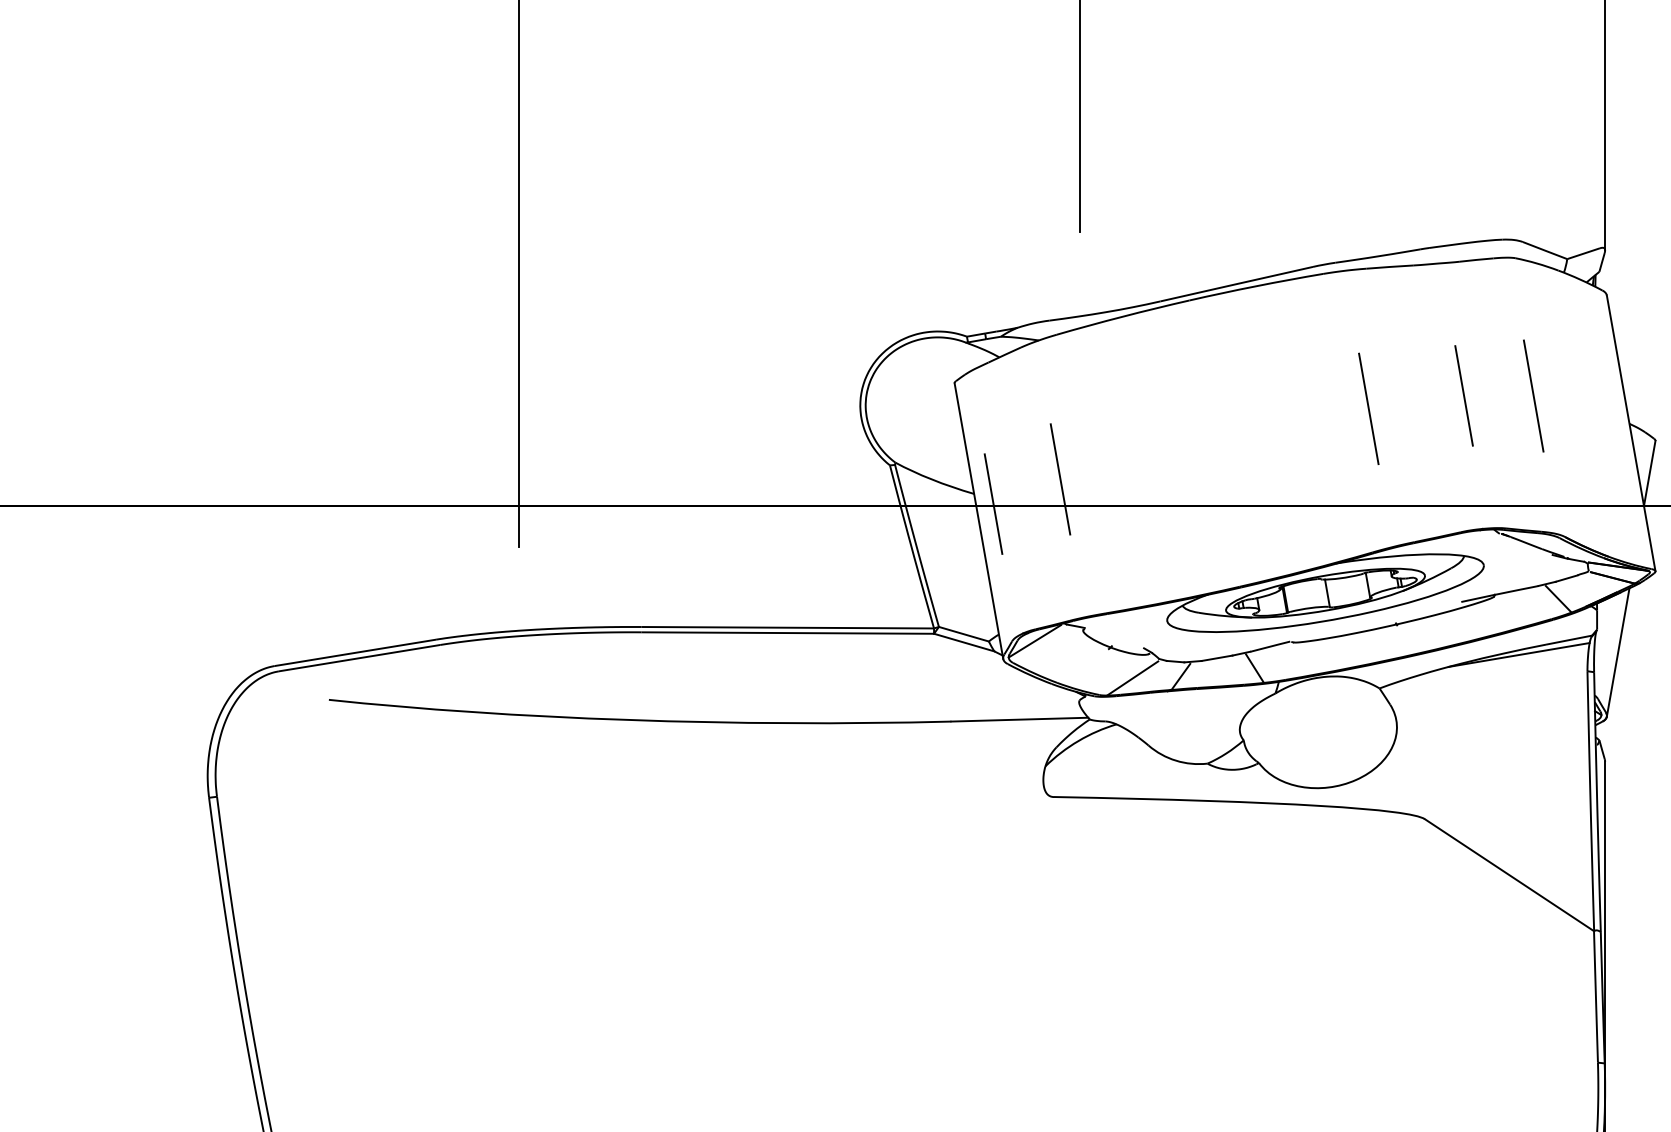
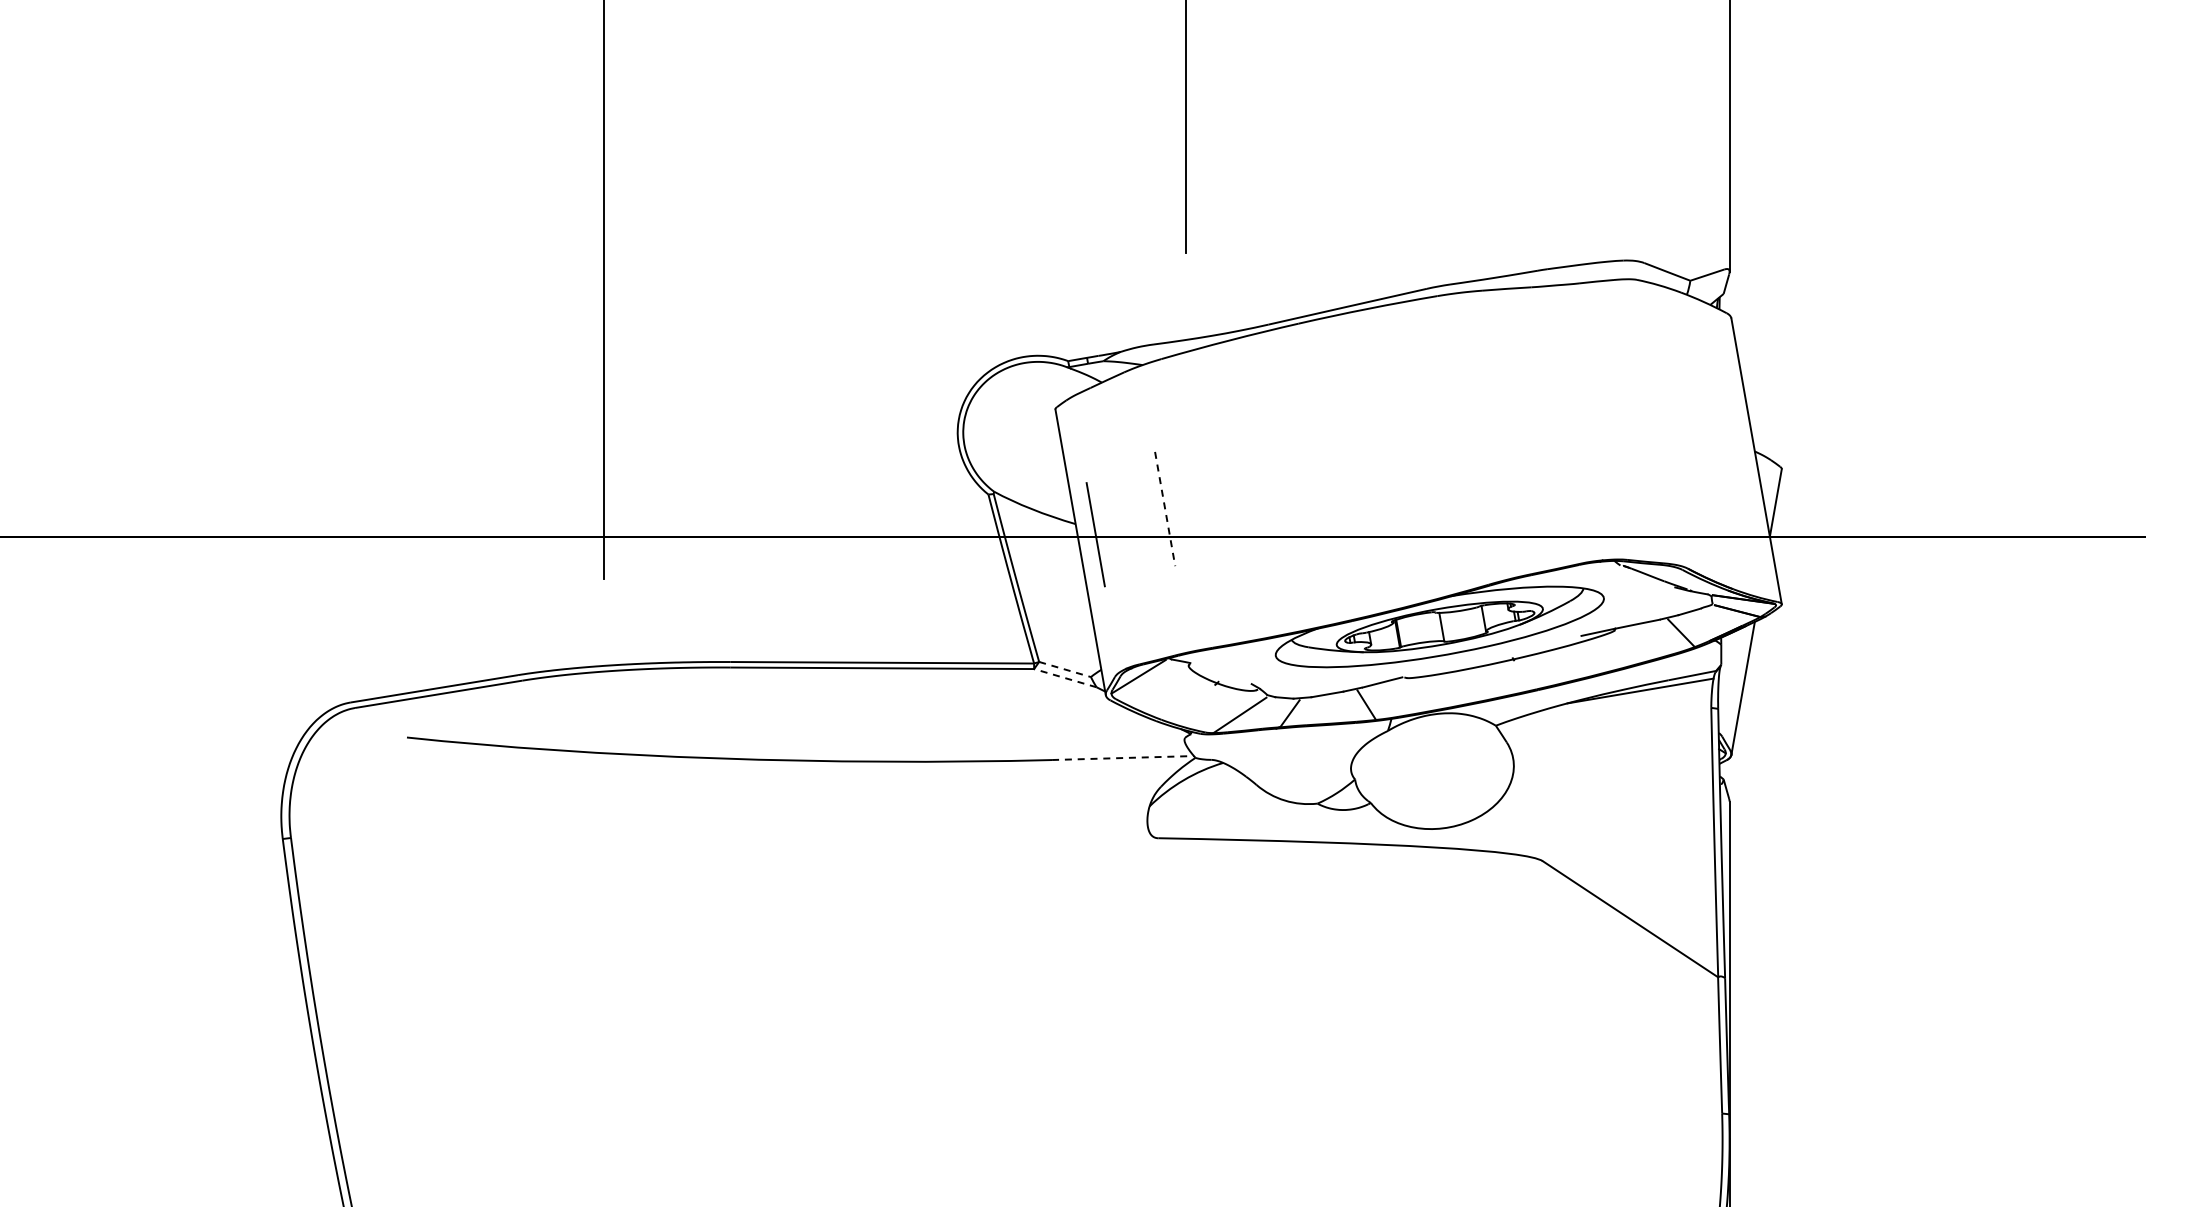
line: (1464, 395) -> (1583, 422), removed
line: (1533, 395) -> (1655, 422), removed
line: (1368, 408) -> (1484, 435), removed
line: (1060, 479) -> (1165, 509), solid -> dashed
line: (964, 634) -> (1065, 669), solid -> dashed
line: (964, 642) -> (1065, 678), solid -> dashed
line: (1020, 720) -> (1123, 758), solid -> dashed

